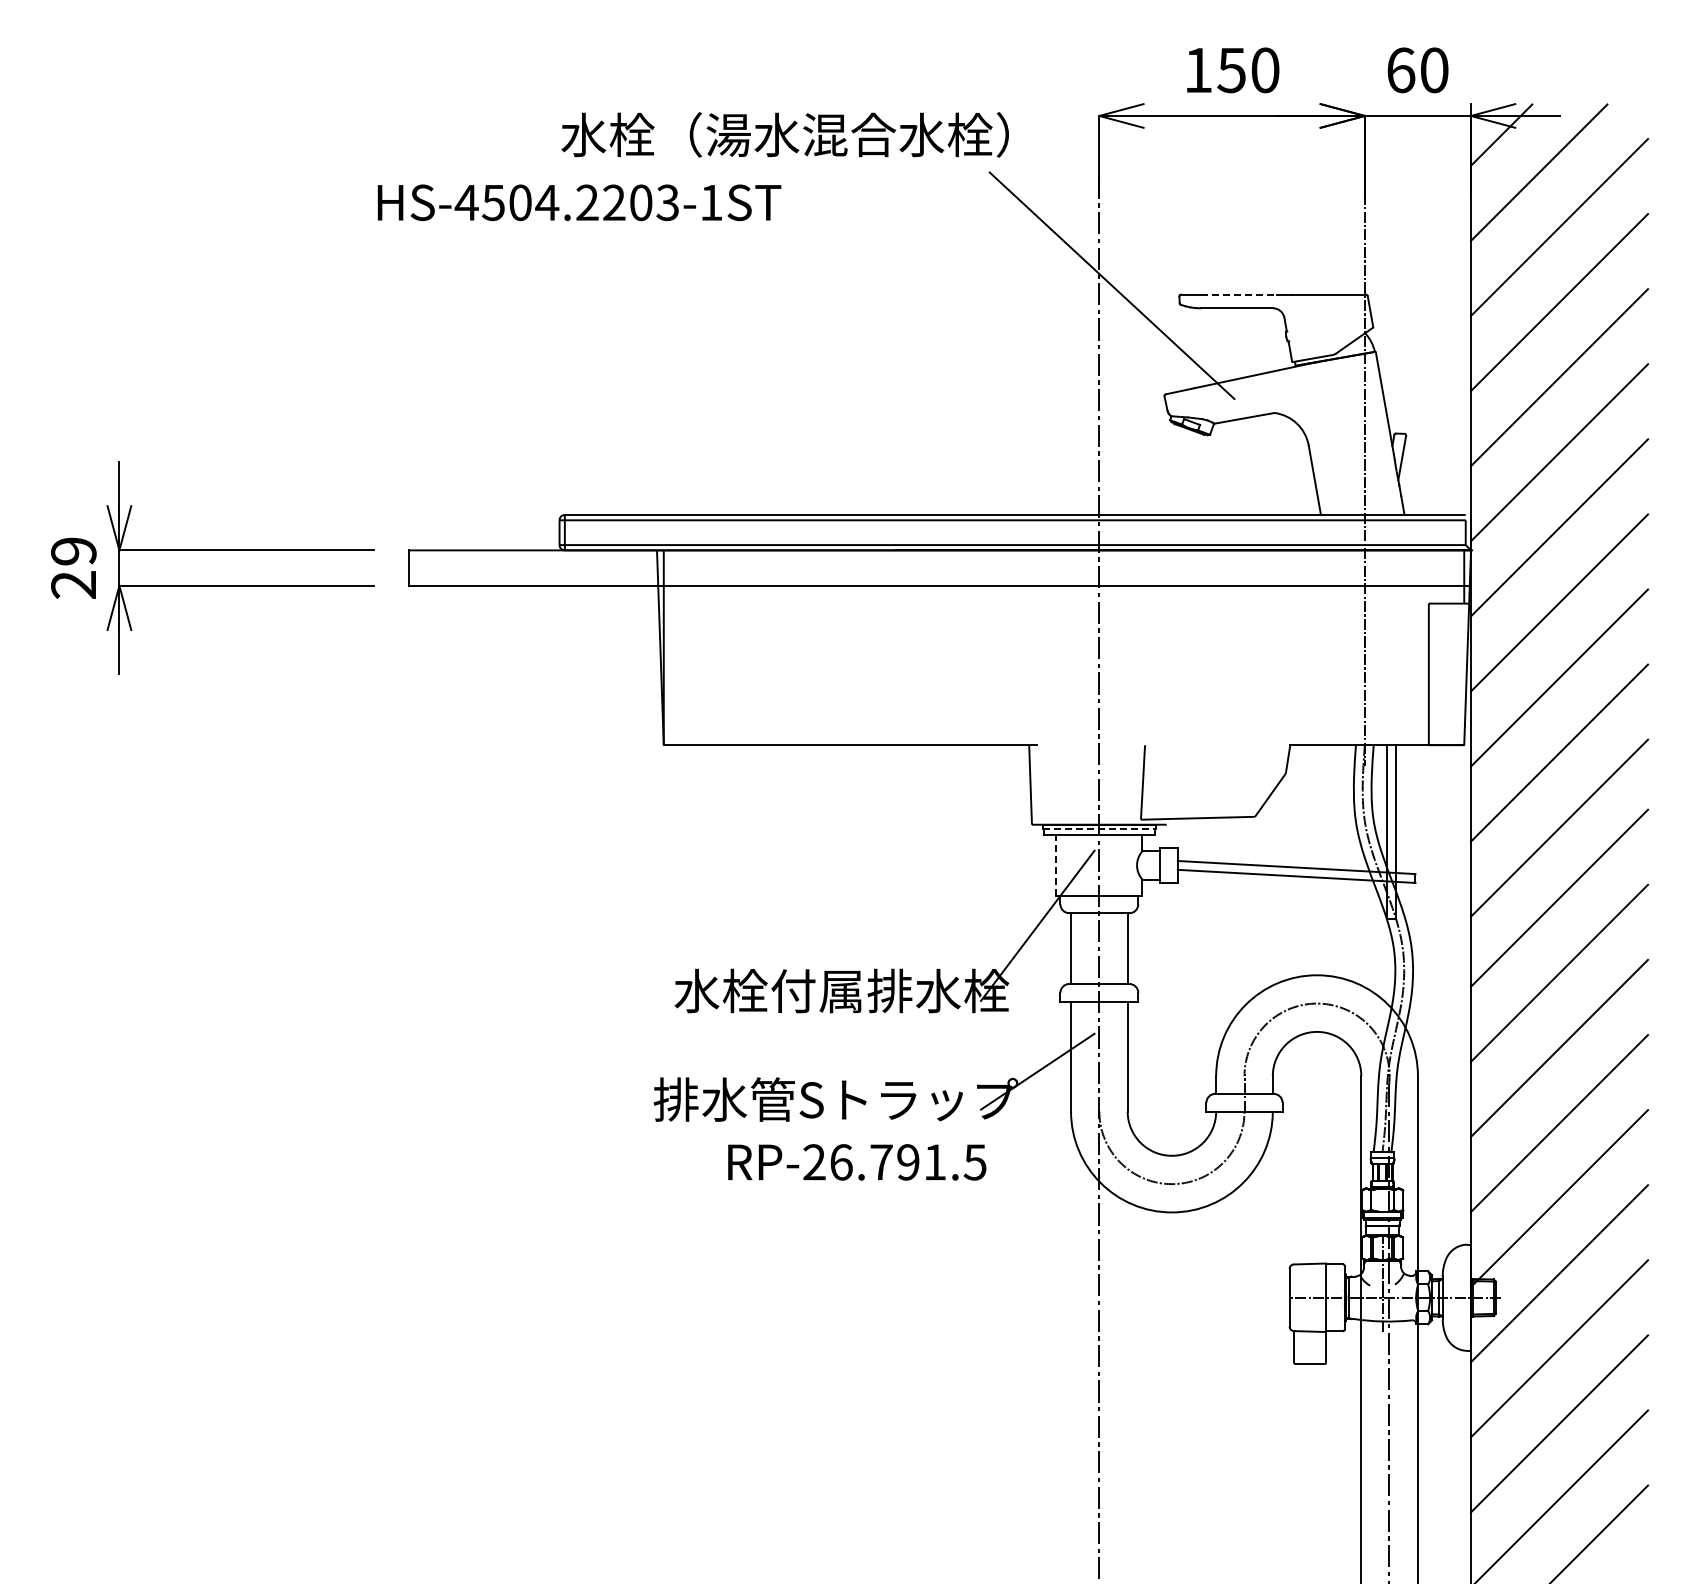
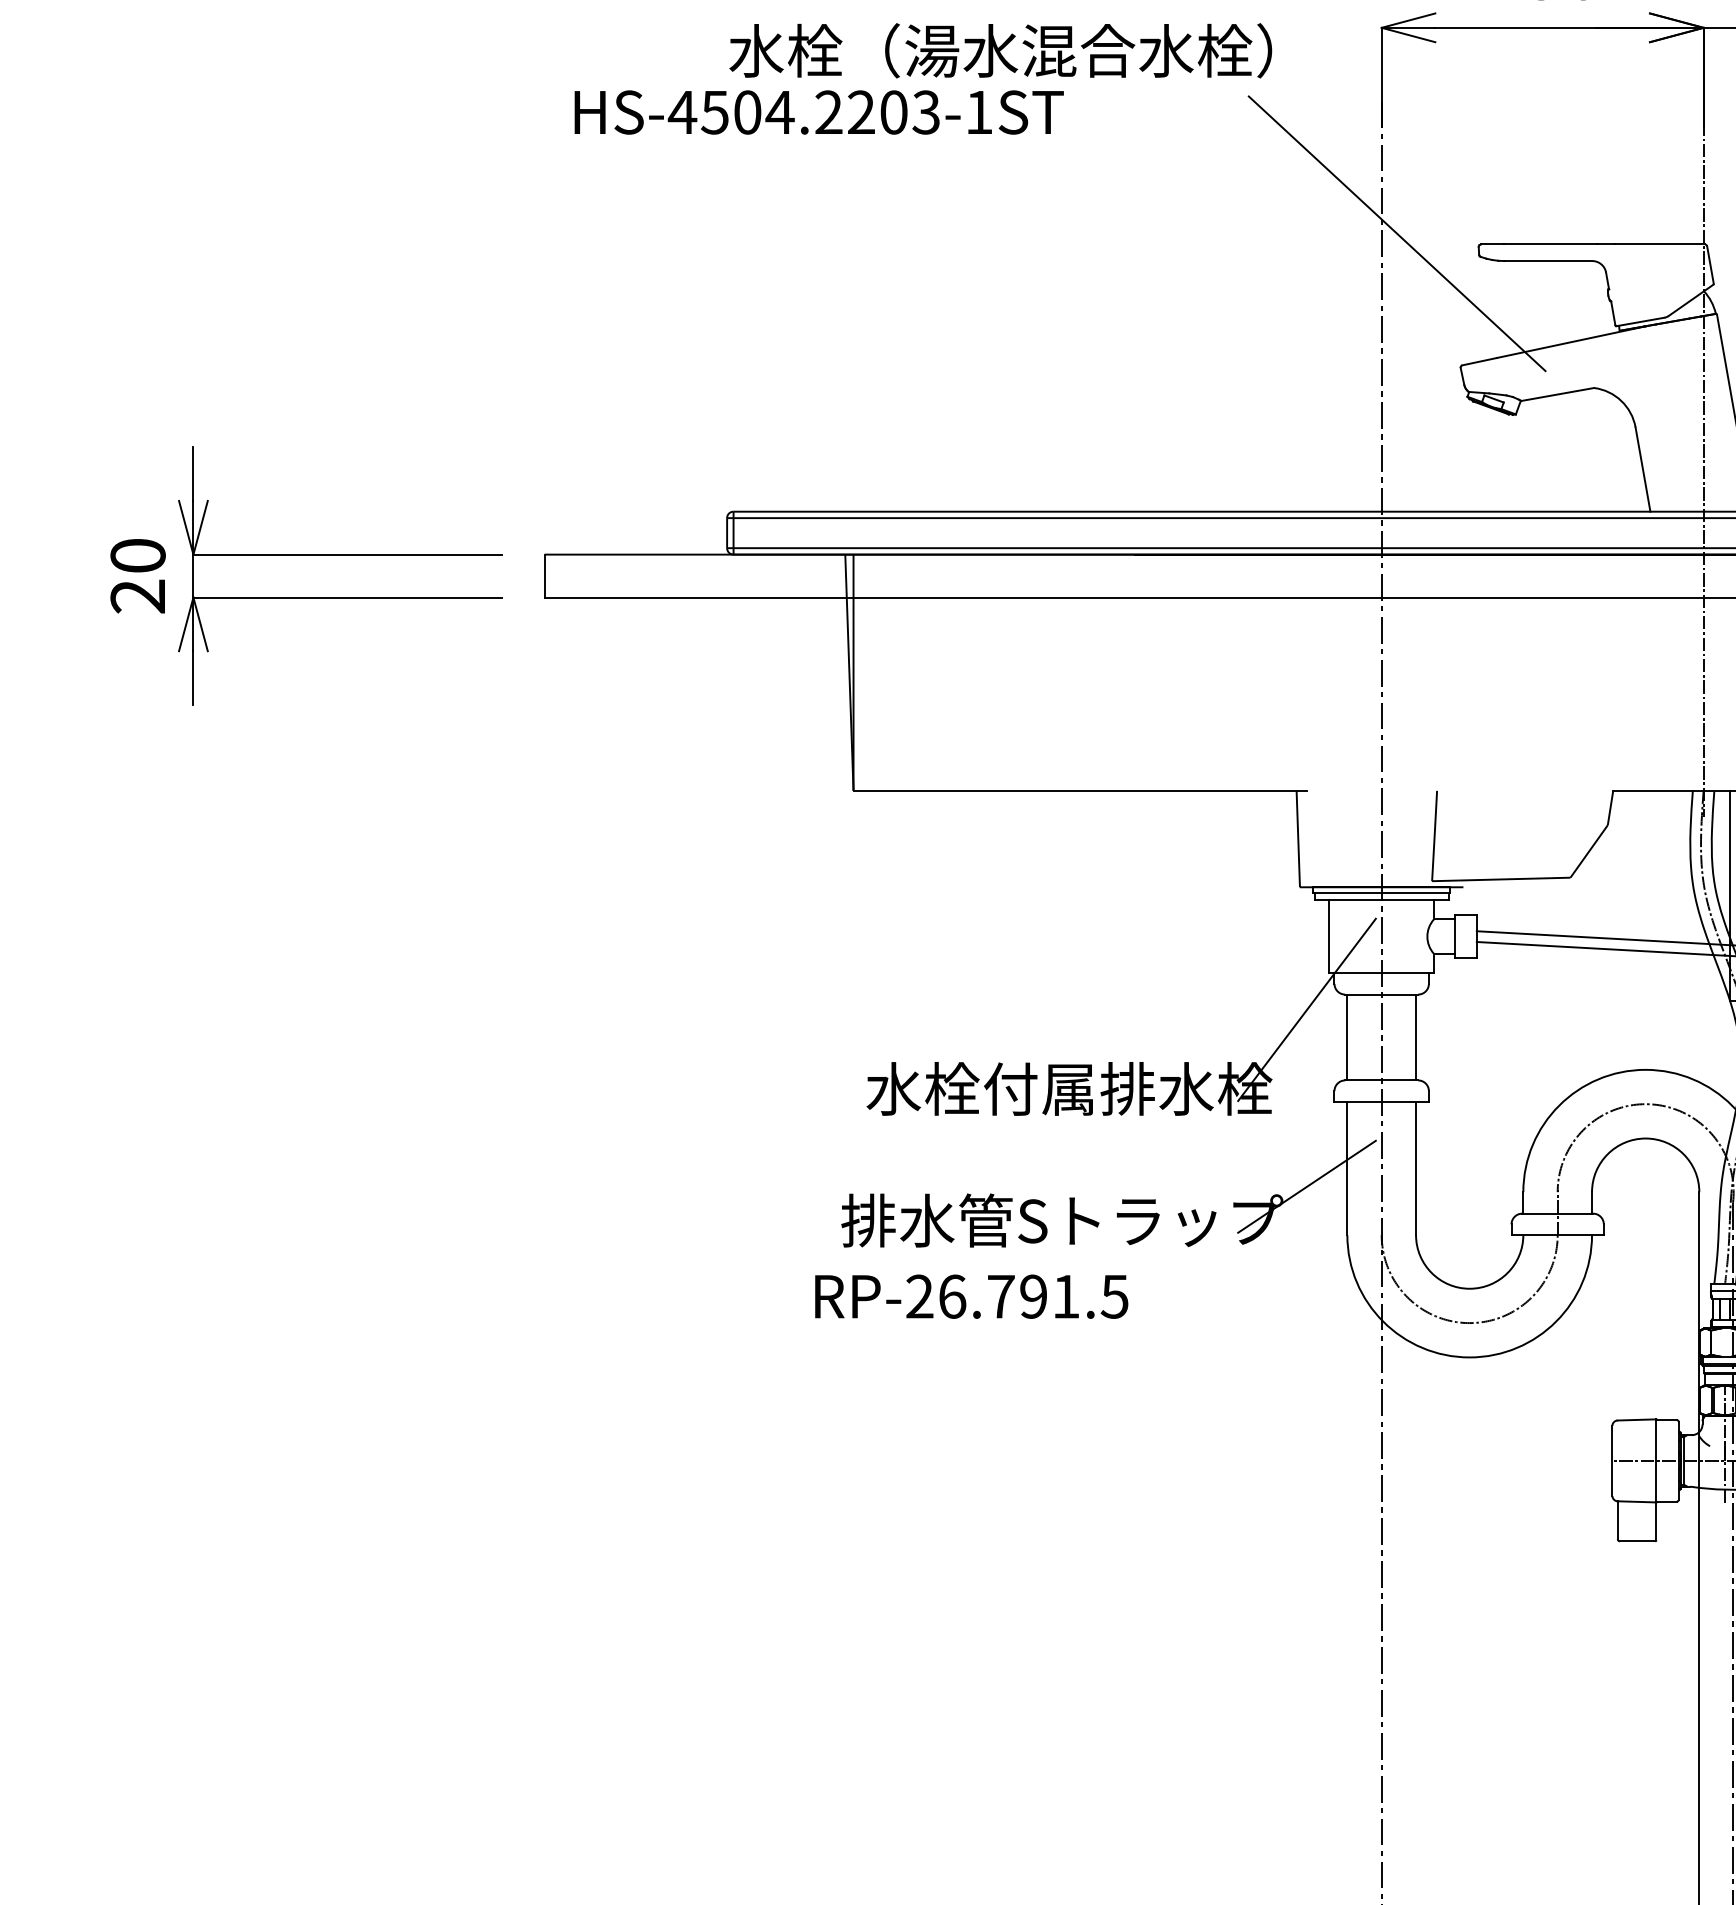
text: (579, 202) -> (819, 112), moved
line: (1239, 294) -> (1551, 244), dashed -> solid
text: (73, 551) -> (137, 555), 29 -> 20
line: (1099, 829) -> (1381, 893), dashed -> solid
line: (1056, 864) -> (1329, 935), dashed -> solid
text: (857, 1162) -> (972, 1296), moved

